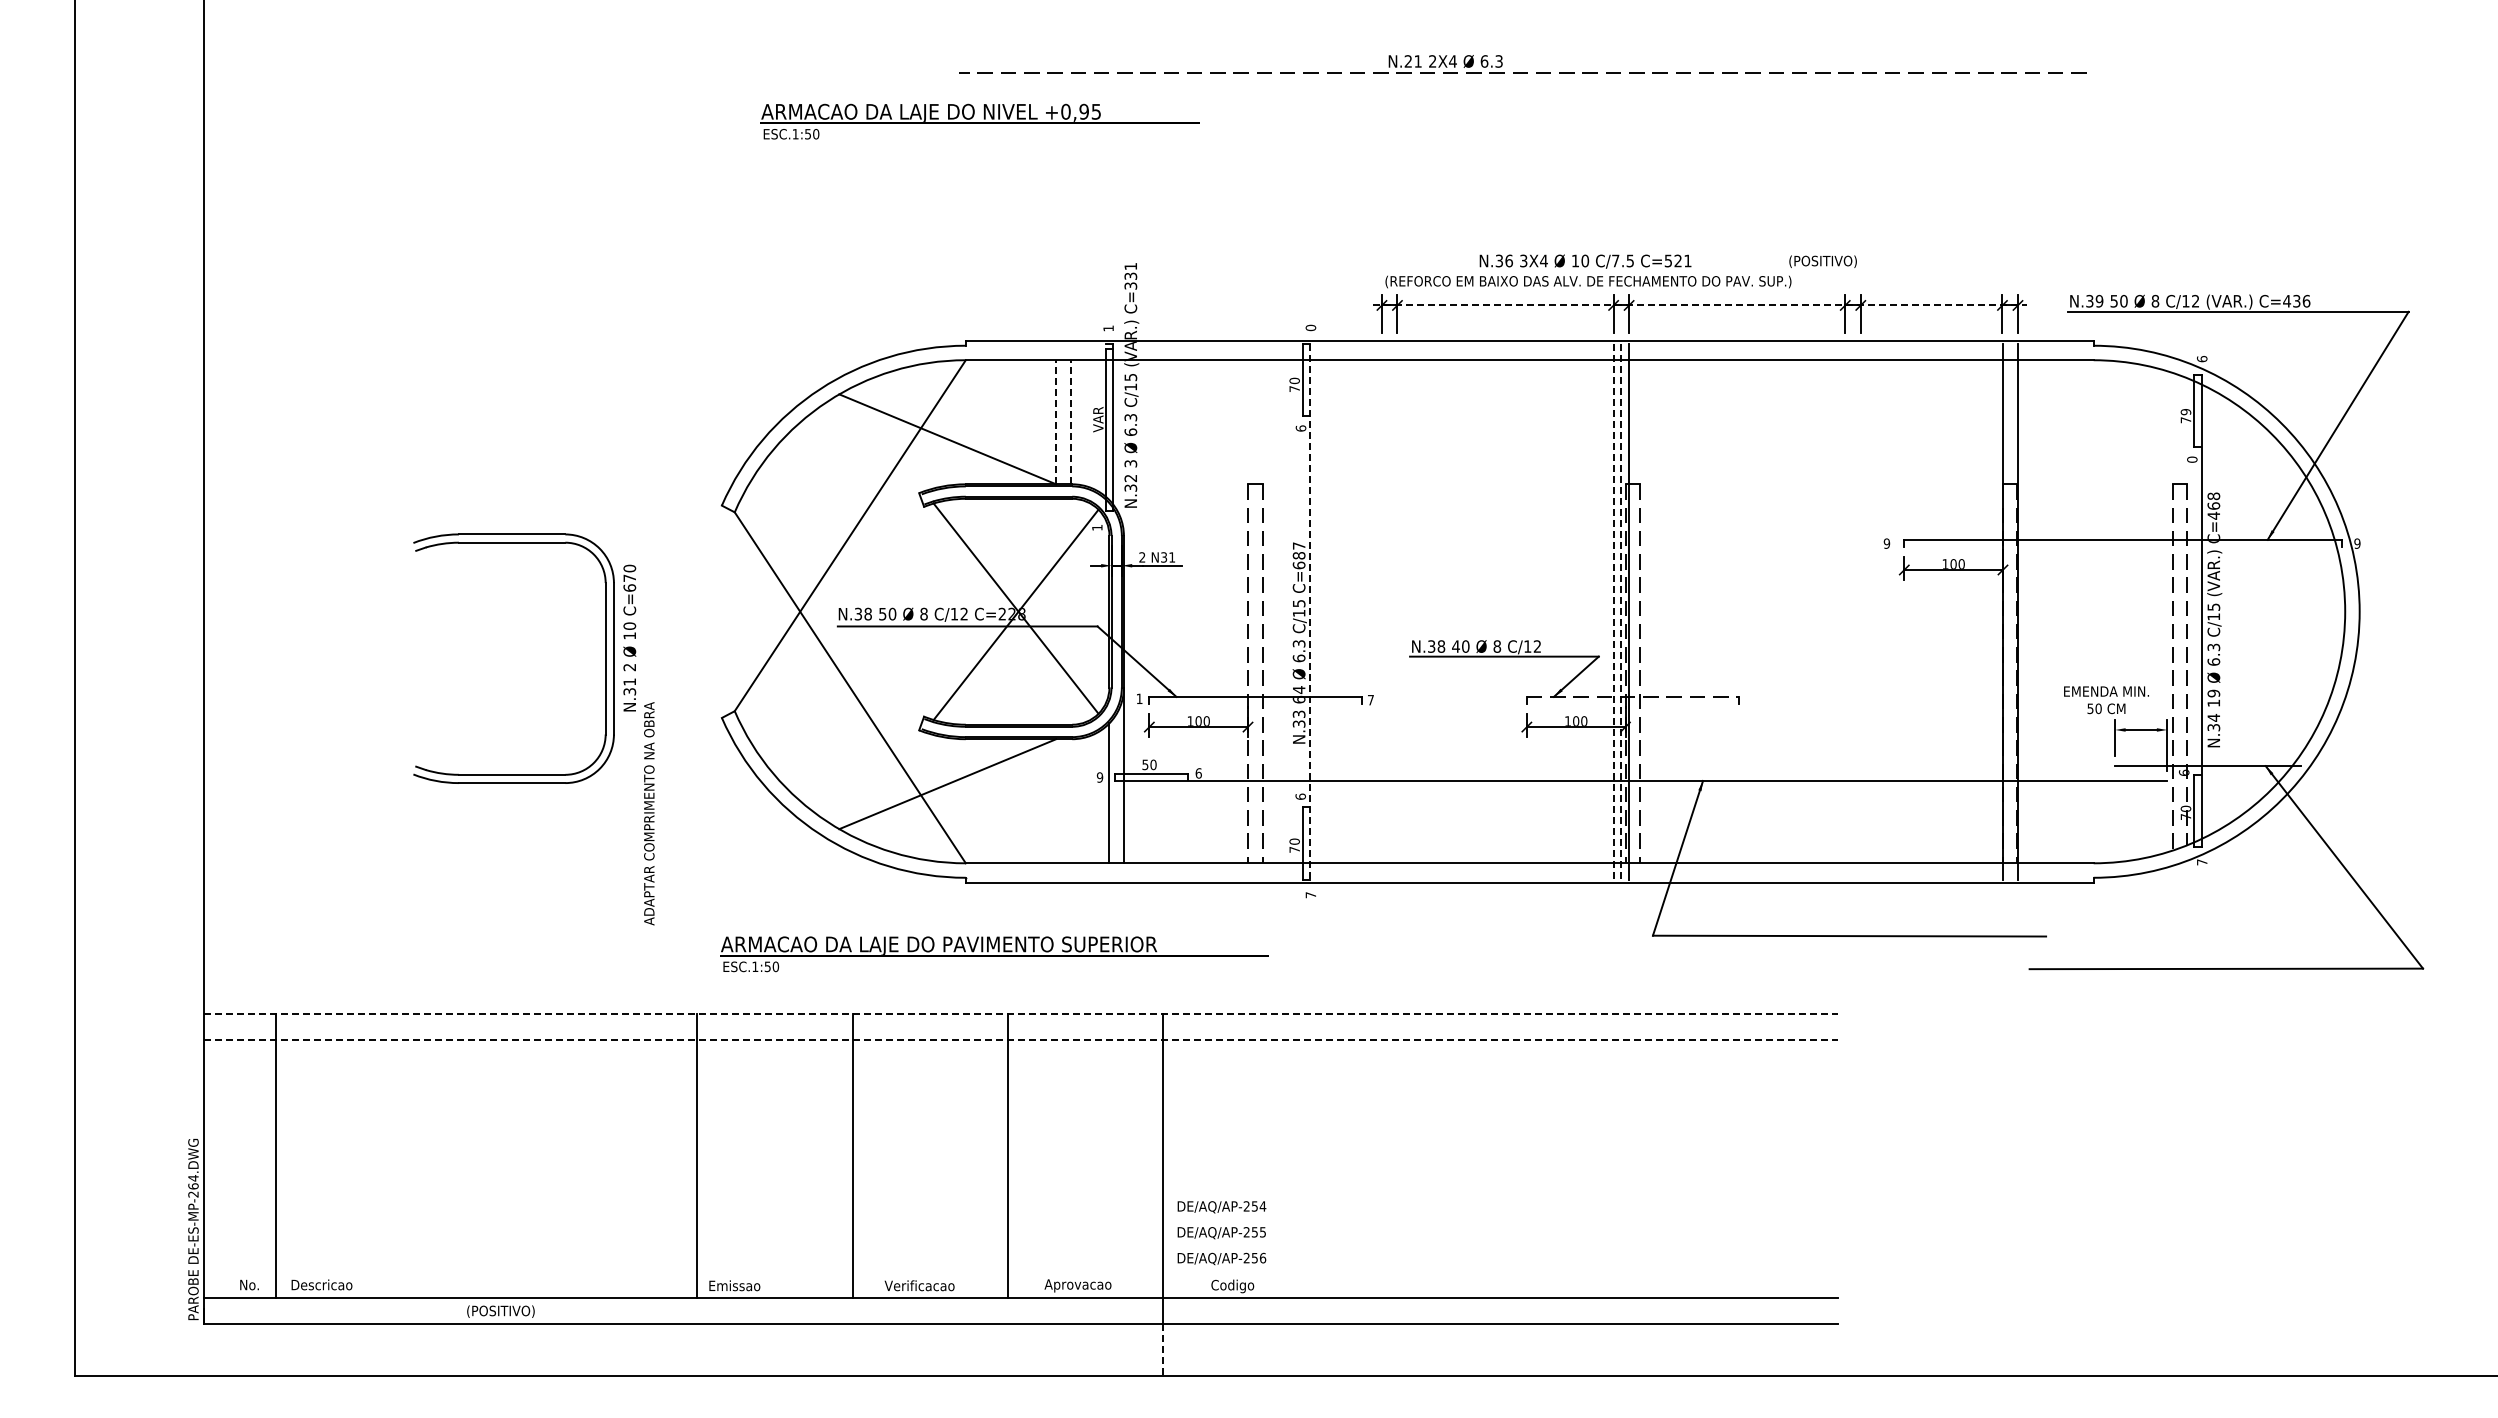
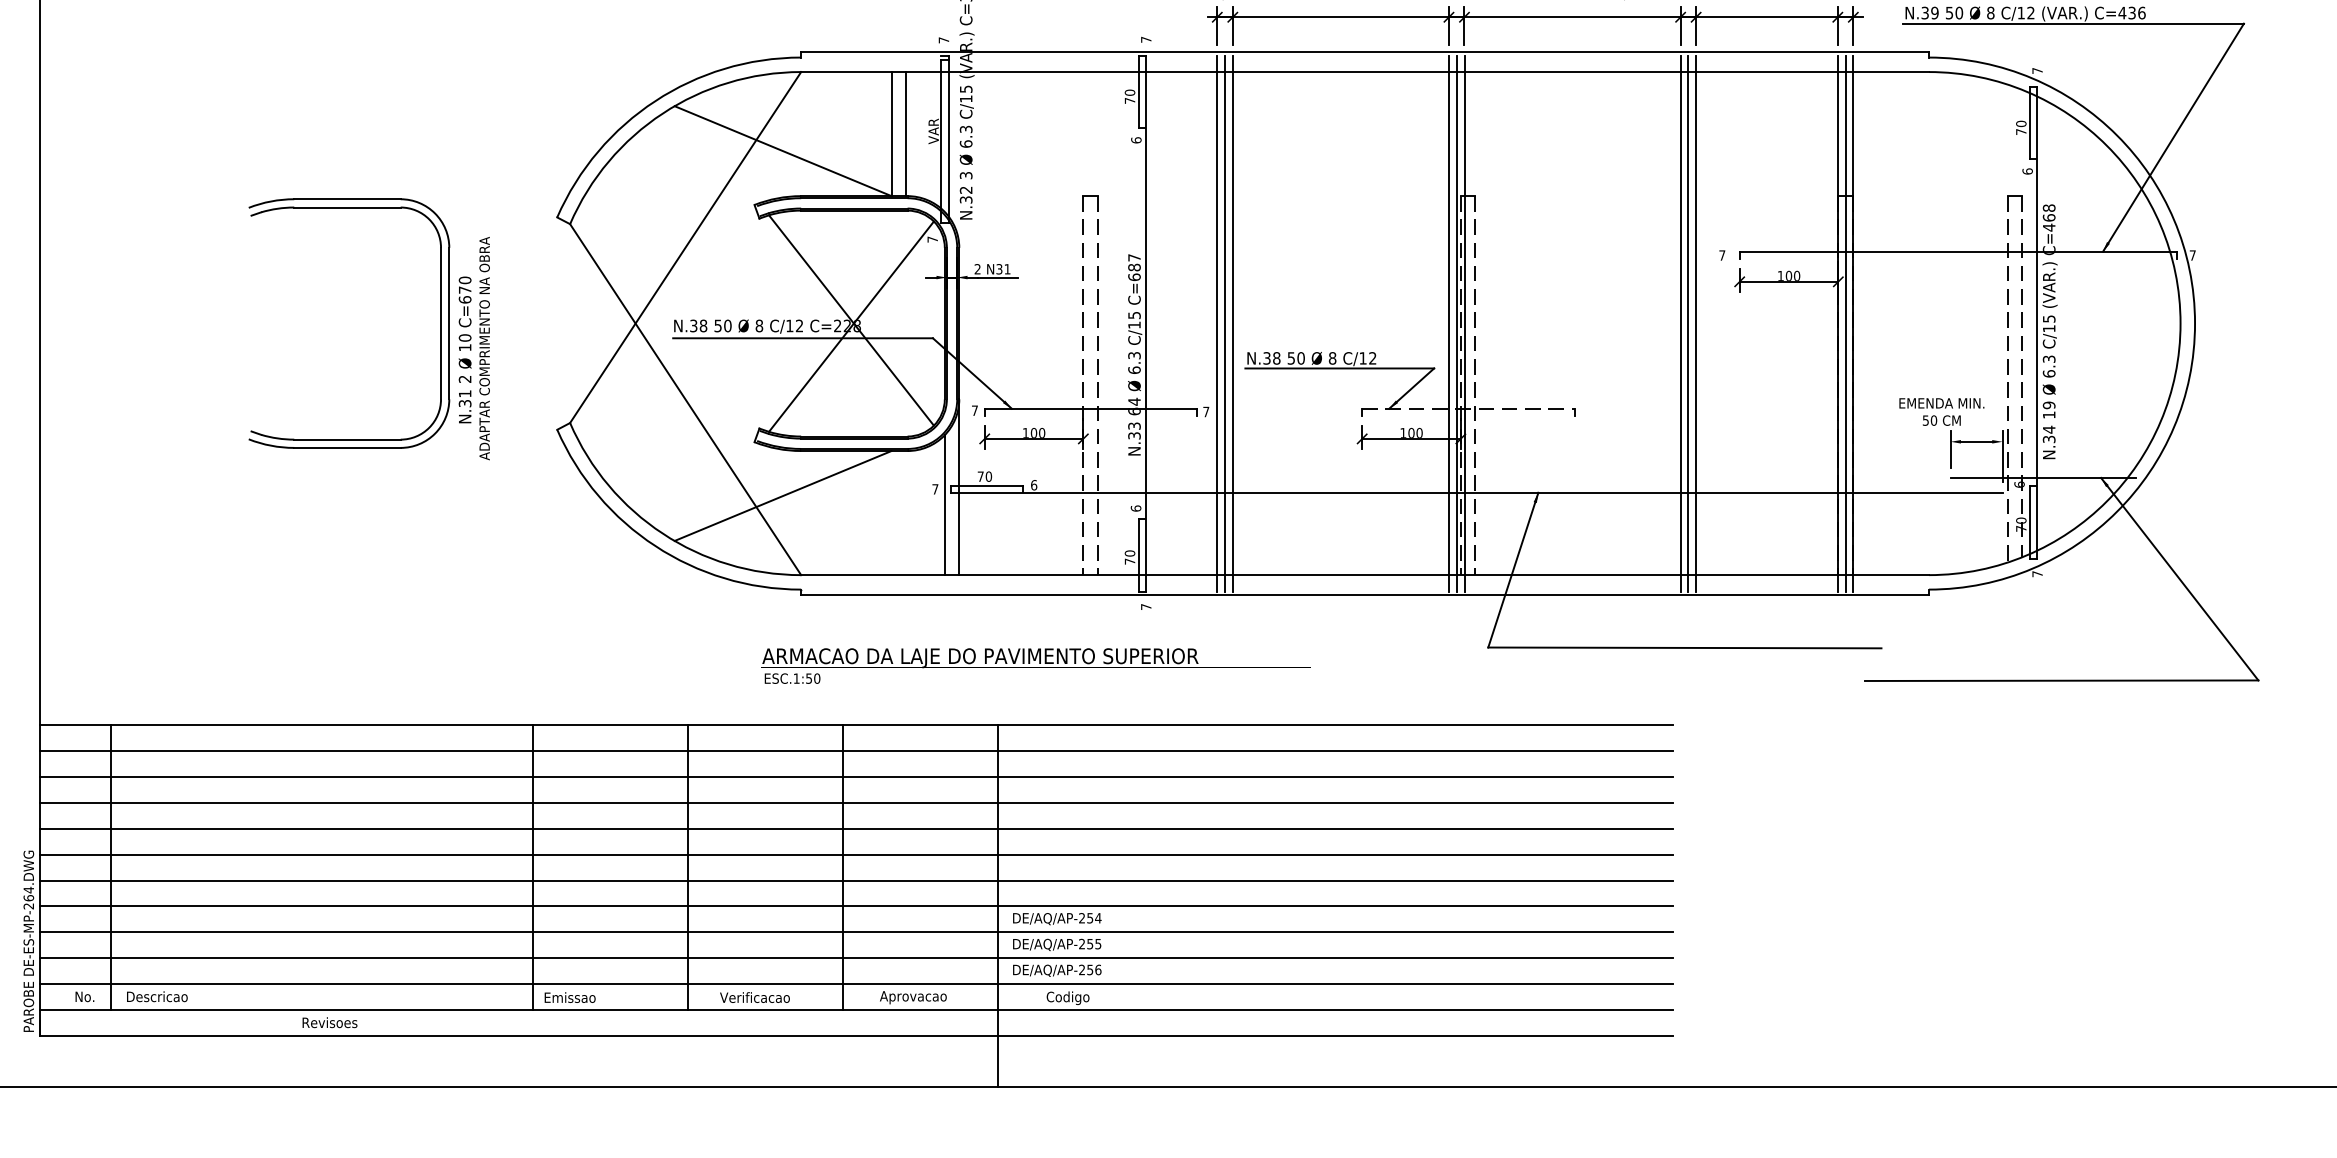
line: (1700, 305) -> (1535, 17), dashed -> solid
text: (1310, 327) -> (1145, 39), 0 -> 7
text: (1108, 328) -> (943, 40), 1 -> 7
text: (2201, 358) -> (2036, 70), 6 -> 7
text: (2186, 412) -> (2021, 124), 79 -> 70
line: (1056, 421) -> (891, 133), dashed -> solid
line: (1070, 421) -> (905, 133), dashed -> solid
text: (2192, 459) -> (2027, 171), 0 -> 6
text: (1097, 527) -> (932, 239), 1 -> 7
text: (1886, 543) -> (1721, 255), 9 -> 7
text: (2357, 543) -> (2192, 255), 9 -> 7
line: (1381, 611) -> (1216, 323), added
line: (1389, 611) -> (1224, 323), added
line: (1397, 611) -> (1232, 323), added
line: (1845, 611) -> (1680, 323), added
line: (1853, 611) -> (1688, 323), added
line: (1860, 611) -> (1695, 323), added
line: (2010, 611) -> (1845, 323), added
line: (1310, 612) -> (1145, 324), dashed -> solid
line: (1613, 612) -> (1448, 324), dashed -> solid
line: (1621, 612) -> (1456, 324), dashed -> solid
text: (1455, 646) -> (1290, 358), 40 -> 50
part: (605, 658) -> (440, 323), moved
text: (1139, 698) -> (974, 410), 1 -> 7
text: (1145, 764) -> (980, 476), 50 -> 70
text: (1099, 777) -> (934, 489), 9 -> 7
text: (649, 813) -> (484, 348), moved
text: (994, 954) -> (1035, 666), moved
line: (1020, 1013) -> (855, 725), dashed -> solid
line: (1020, 1039) -> (855, 751), dashed -> solid
line: (1020, 1065) -> (855, 777), added
line: (1020, 1091) -> (855, 803), added
line: (1020, 1117) -> (855, 829), added
line: (1020, 1142) -> (855, 854), added
line: (1020, 1168) -> (855, 880), added
line: (1020, 1194) -> (855, 906), added
line: (1020, 1220) -> (855, 932), added
line: (1020, 1246) -> (855, 958), added
line: (1020, 1272) -> (855, 984), added
text: (500, 1311) -> (335, 1023), (POSITIVO) -> Revisoes
line: (1162, 1349) -> (997, 1061), dashed -> solid

